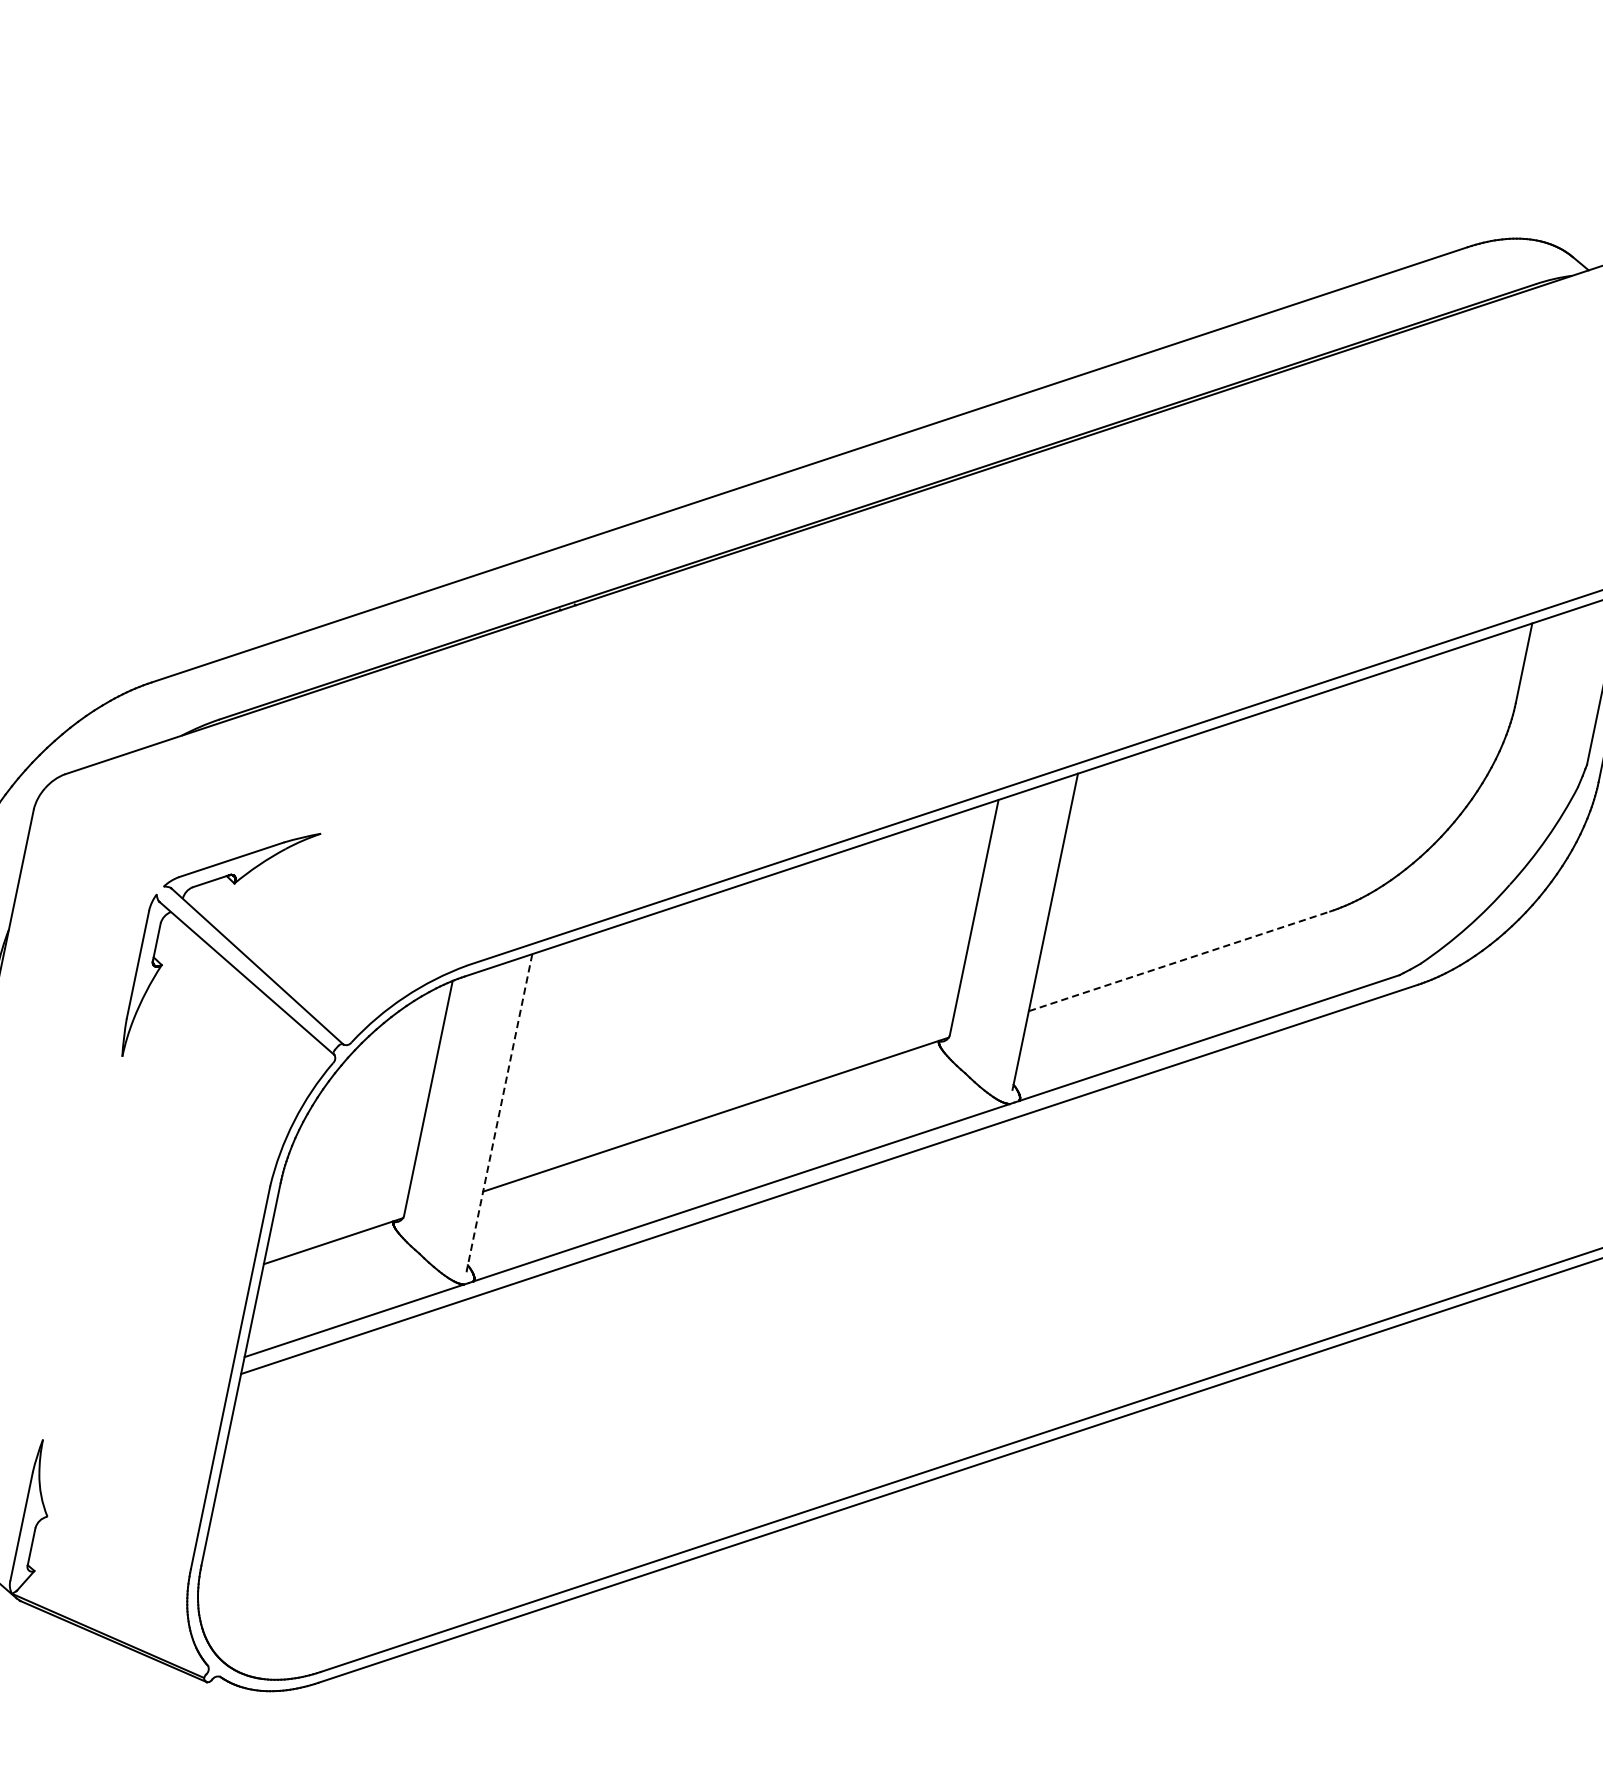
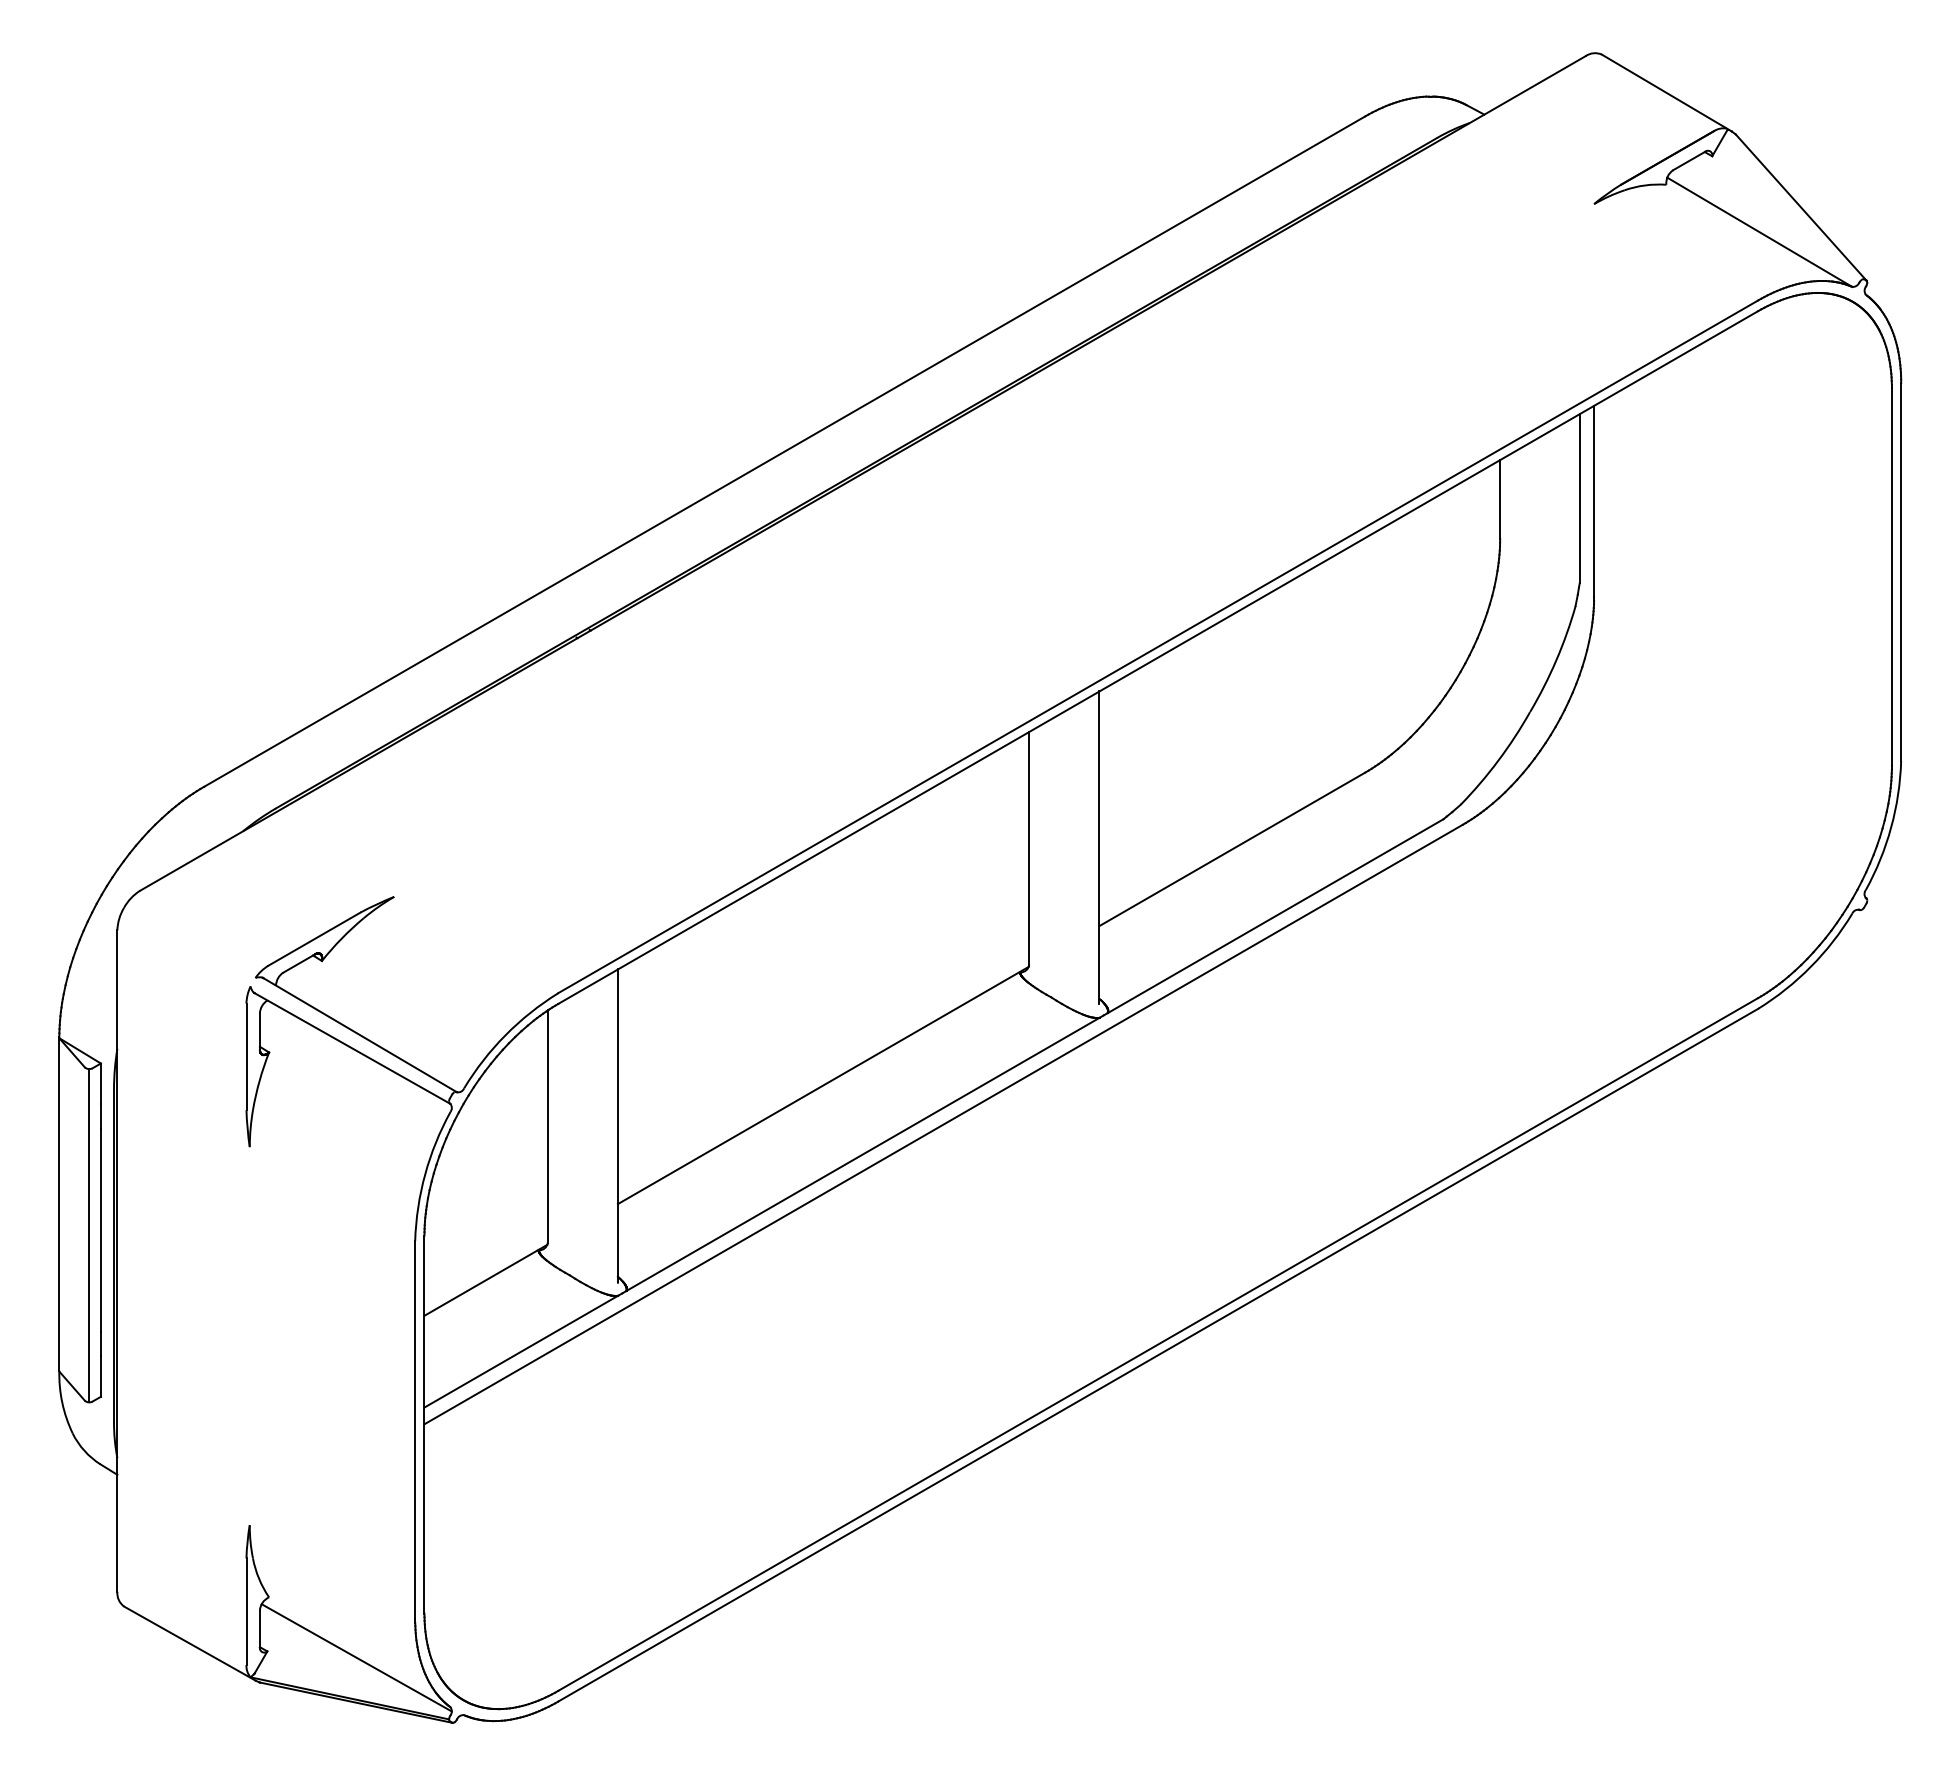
line: (1179, 961) -> (1232, 849), dashed -> solid
line: (498, 1113) -> (617, 1126), dashed -> solid
line: (123, 1595) -> (356, 1657), added

